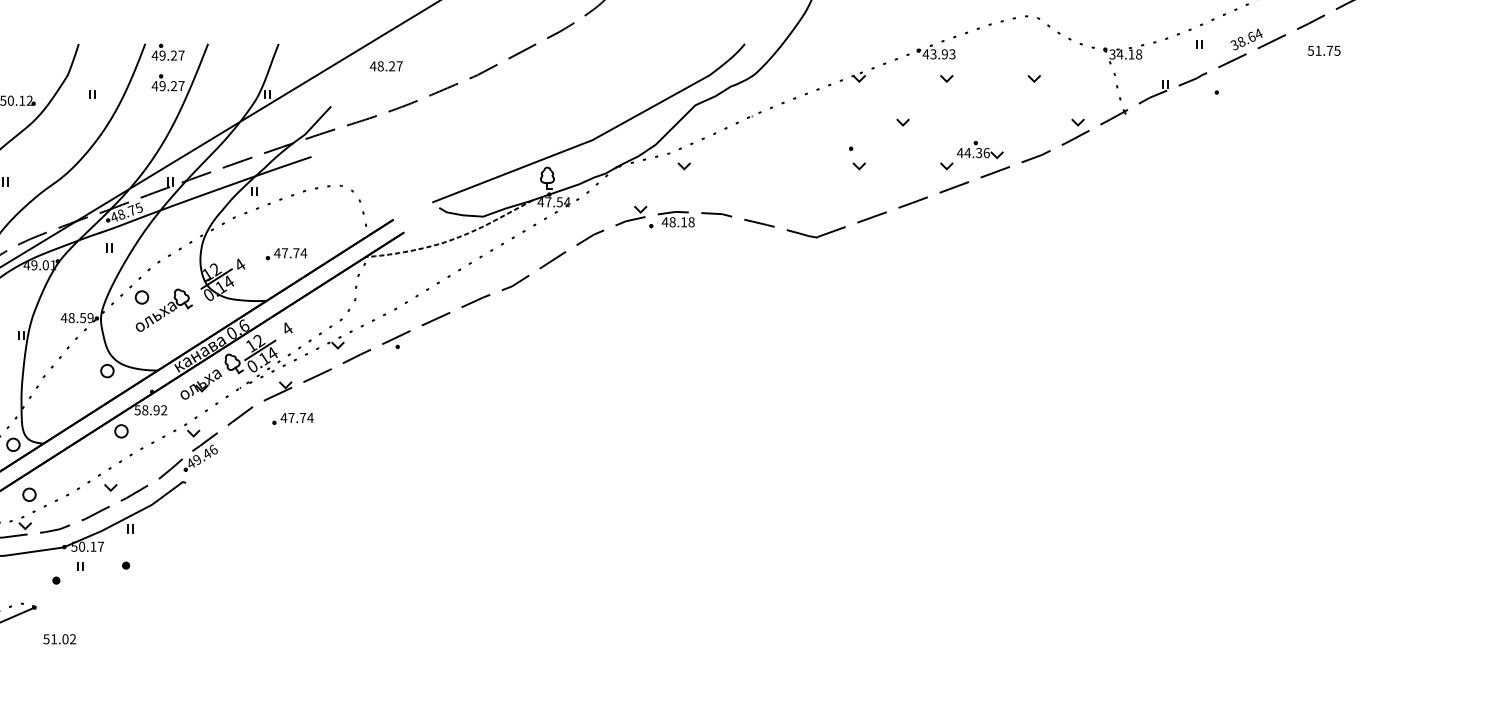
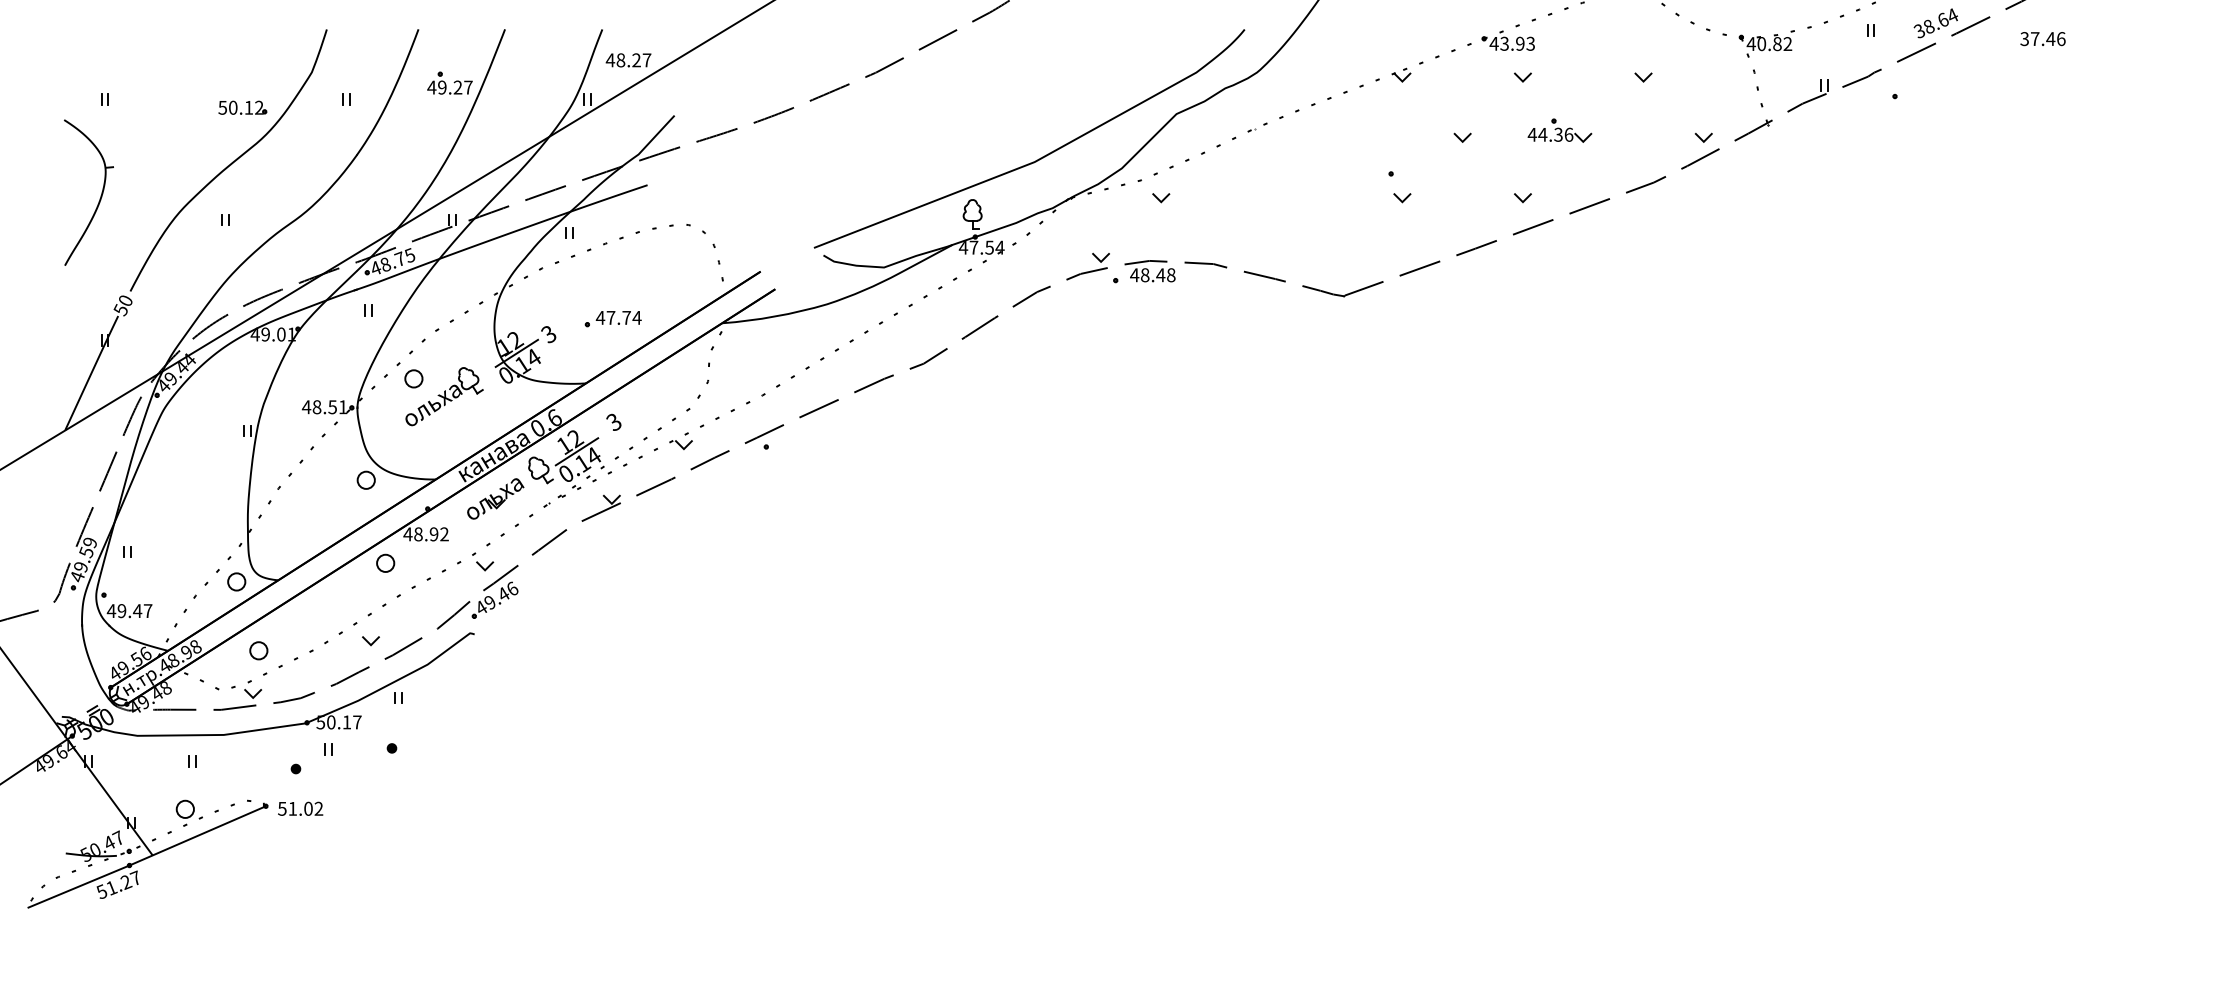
part: (167, 51) -> (449, 40), removed
text: (1323, 51) -> (2042, 39), 51.75 -> 37.46
text: (1125, 54) -> (1769, 44), 34.18 -> 40.82
text: (386, 66) -> (628, 60), moved
part: (979, 149) -> (1559, 130), moved
text: (683, 222) -> (1160, 275), 48.18 -> 48.48
line: (452, 239) -> (841, 299), dashed -> solid
text: (239, 265) -> (548, 334), 4 -> 3
text: (90, 318) -> (342, 407), 48.59 -> 48.51
text: (286, 328) -> (613, 421), 4 -> 3
text: (137, 410) -> (407, 534), 58.92 -> 48.92
part: (292, 419) -> (621, 546), removed
text: (59, 639) -> (300, 808), moved

